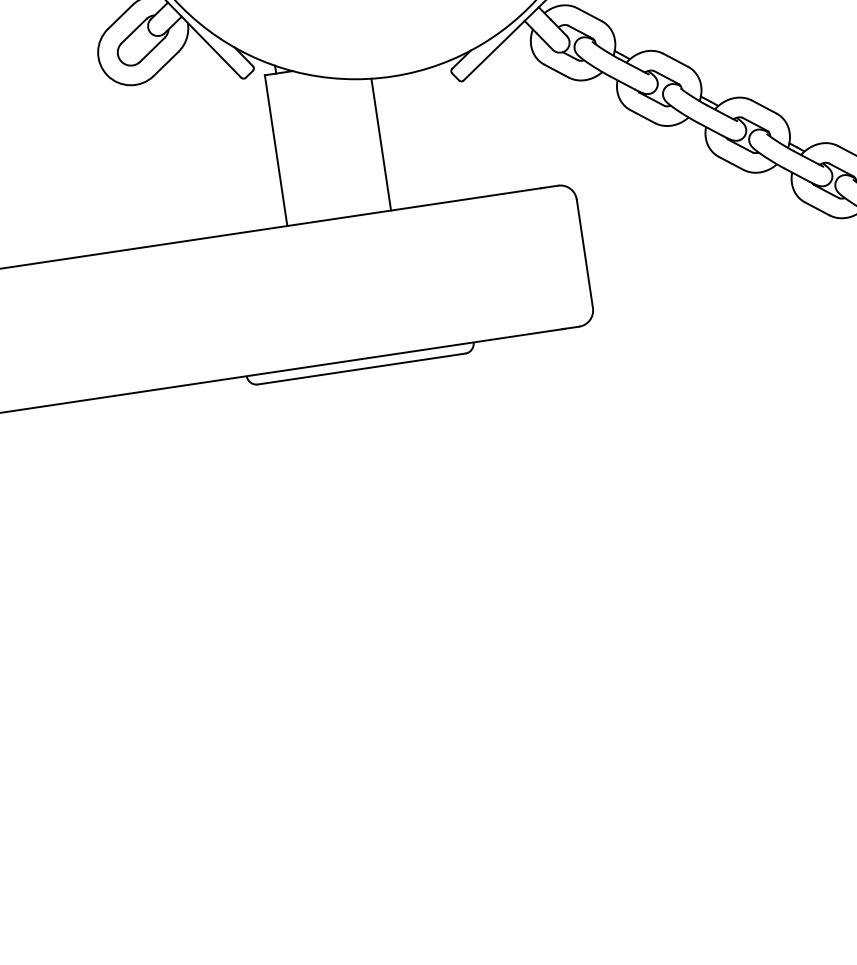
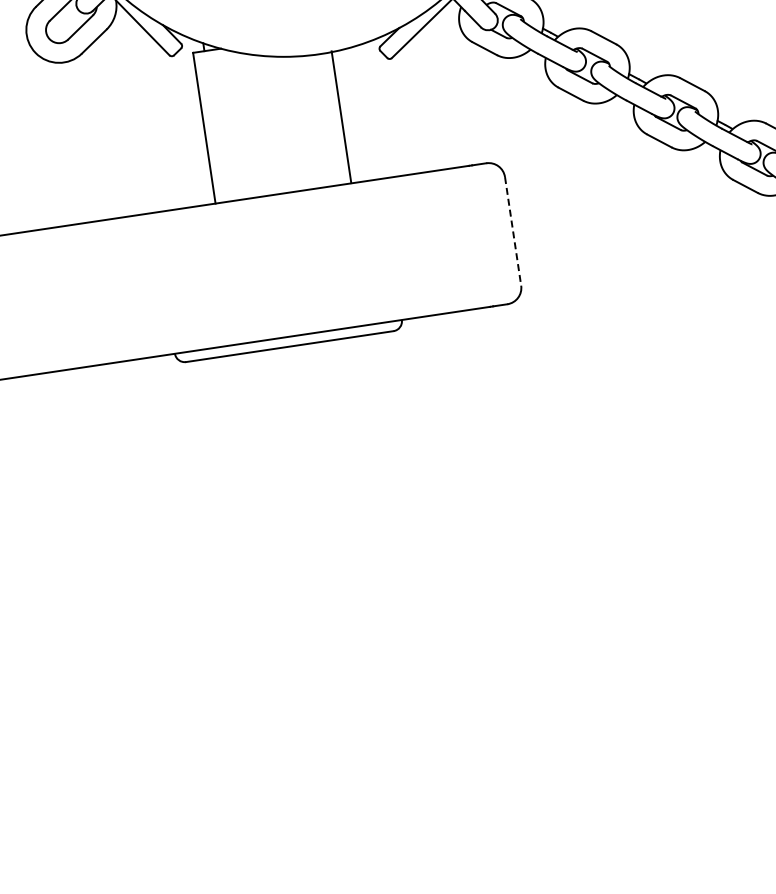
line: (381, 144) -> (341, 117), moved
line: (584, 253) -> (512, 231), solid -> dashed

